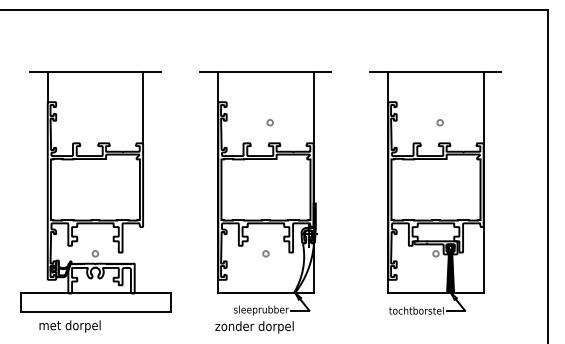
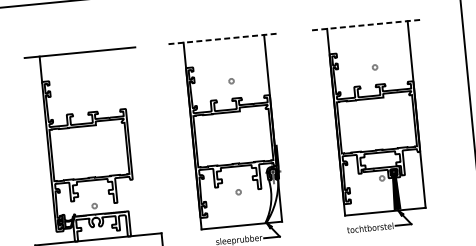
line: (265, 72) -> (223, 39), solid -> dashed
line: (435, 72) -> (367, 25), solid -> dashed
line: (143, 108) -> (123, 79), removed

